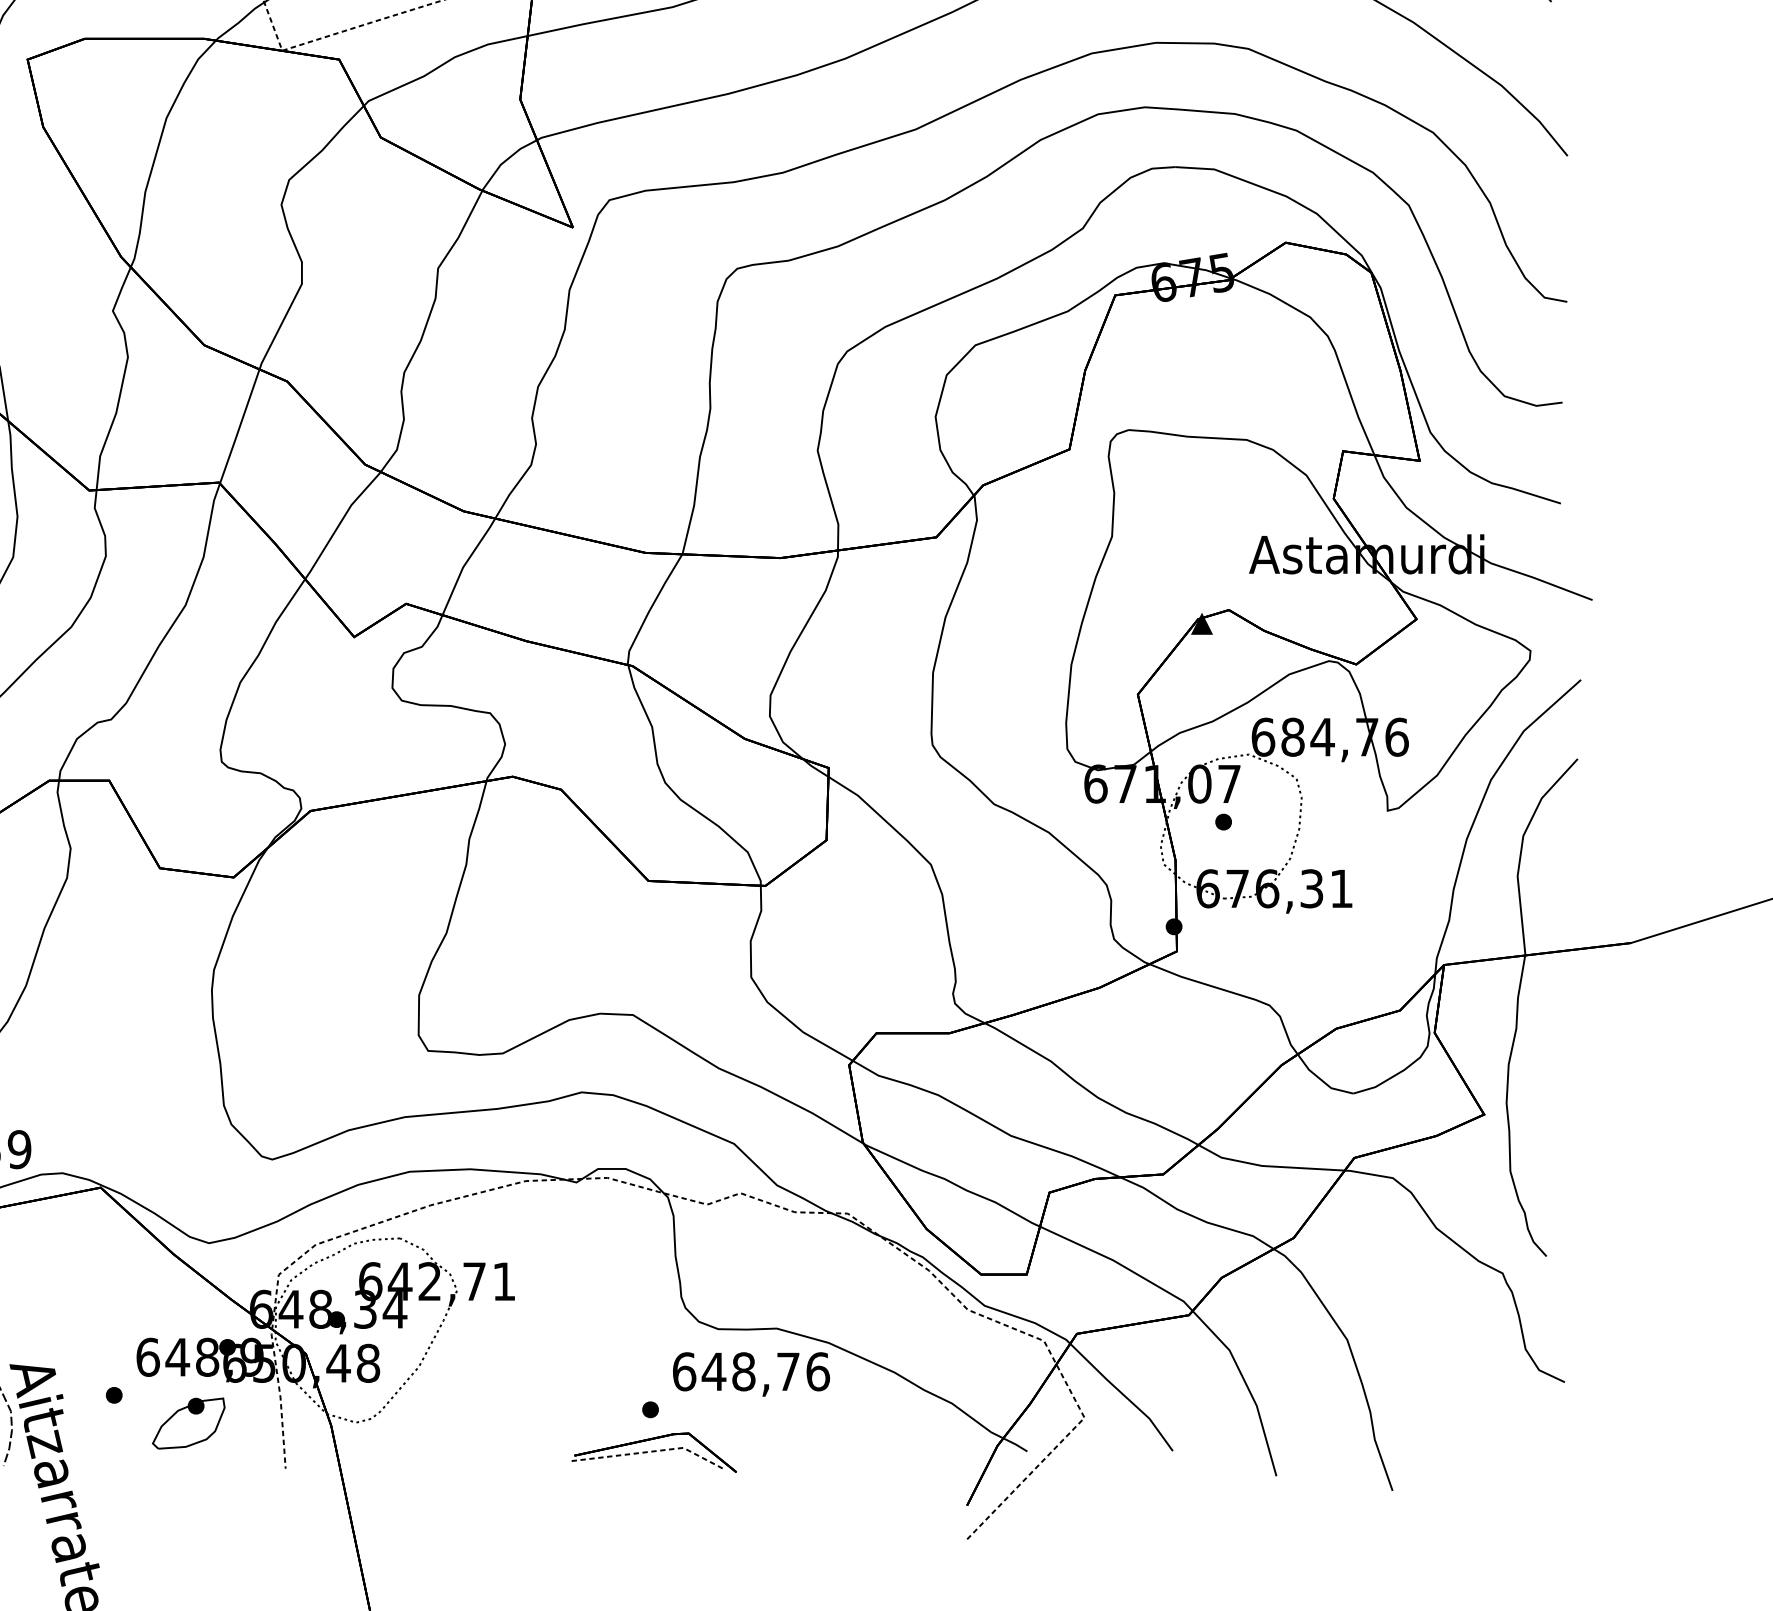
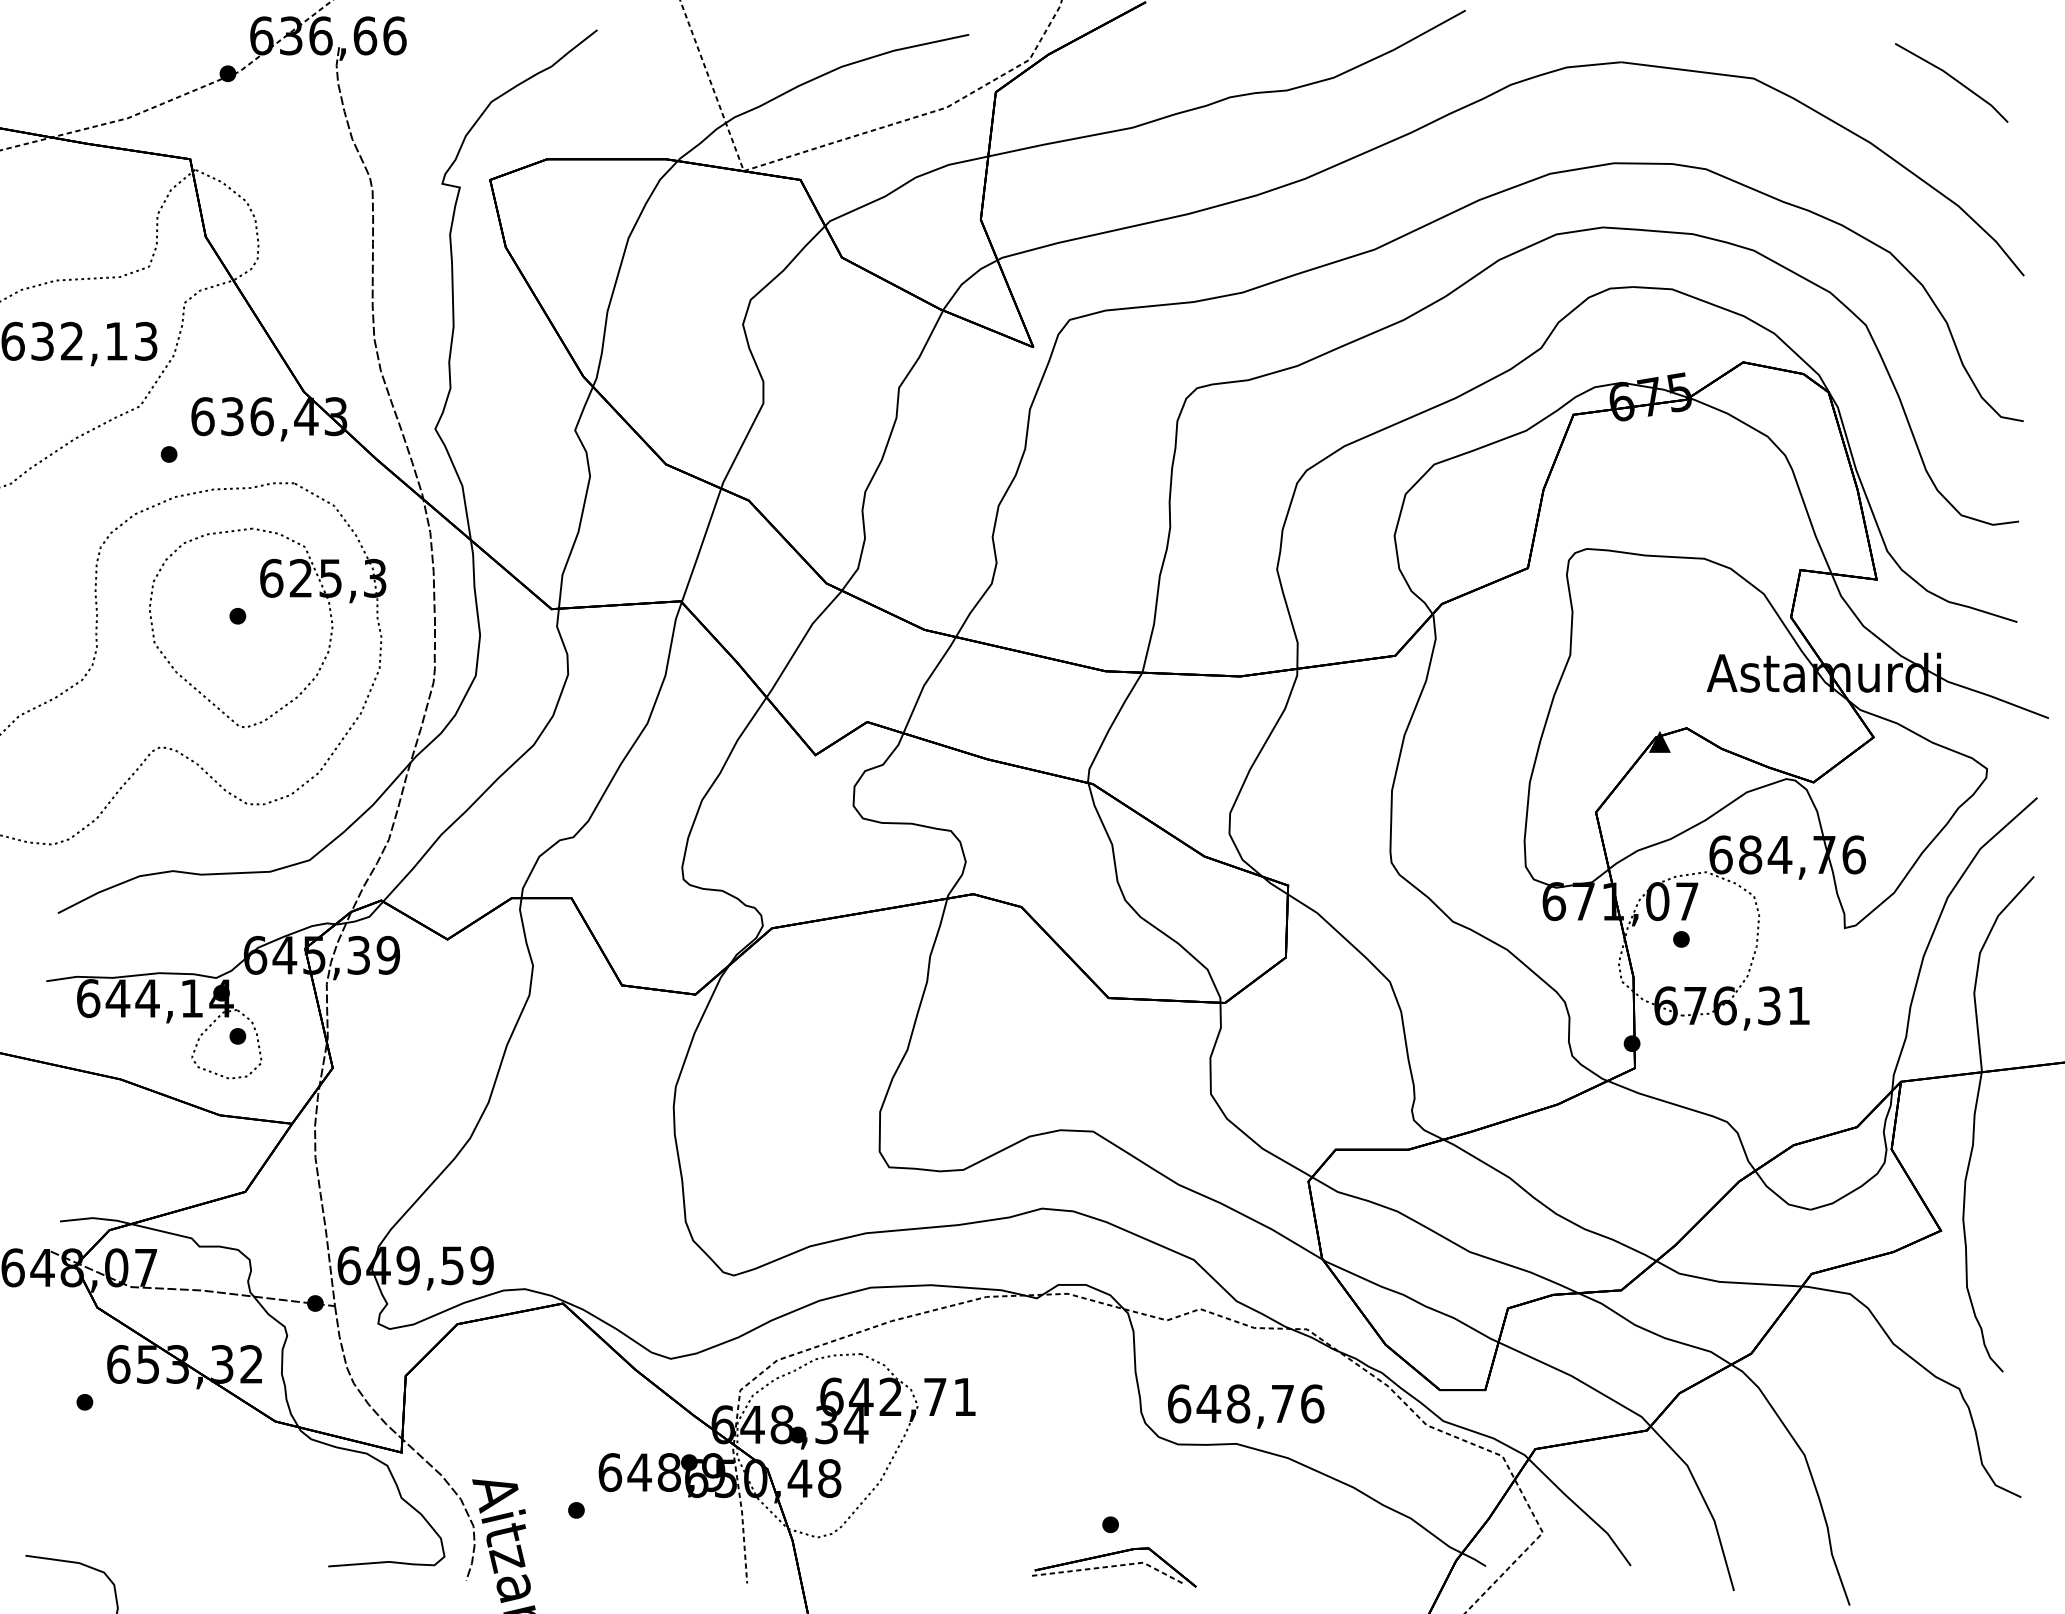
text: (751, 1374) -> (1246, 1406), moved
part: (188, 1423) -> (650, 1538), removed

